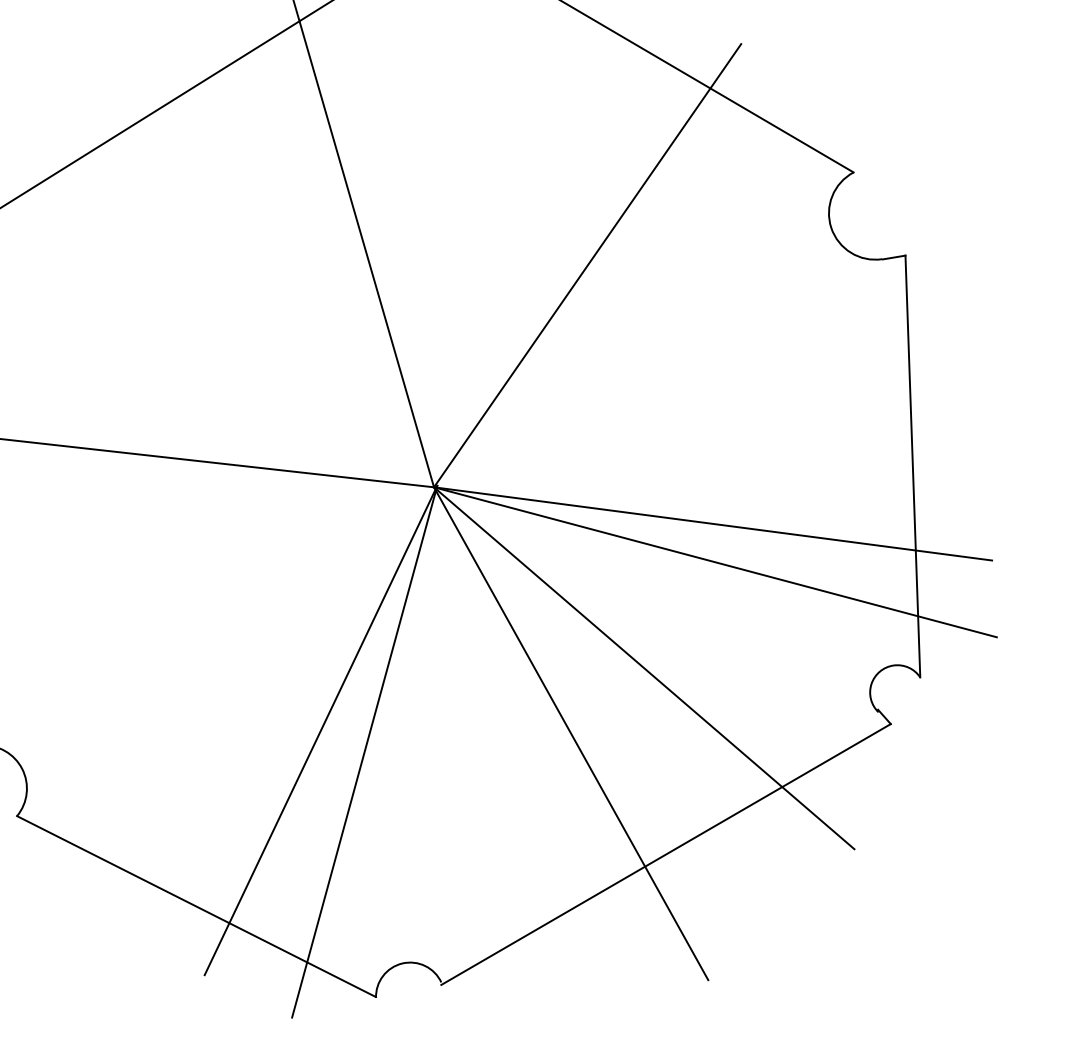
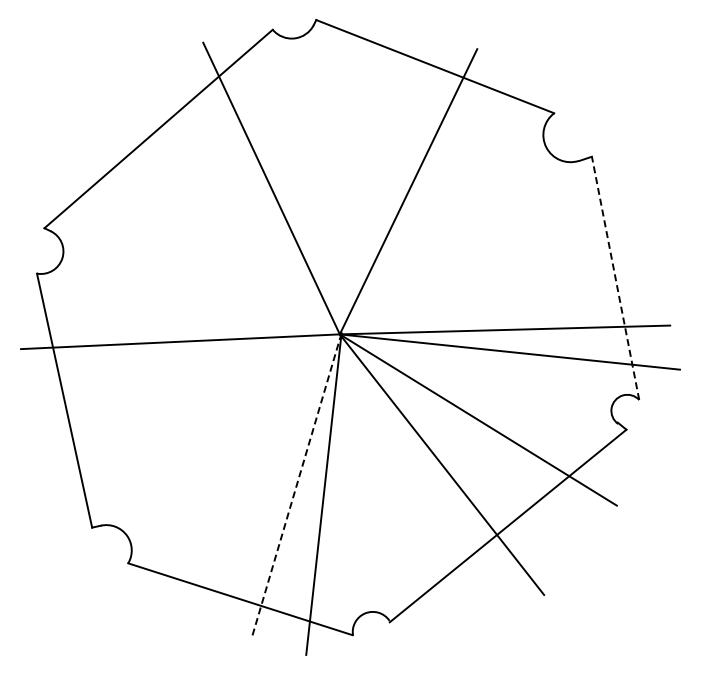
line: (912, 466) -> (615, 278), solid -> dashed
line: (320, 731) -> (296, 486), solid -> dashed

